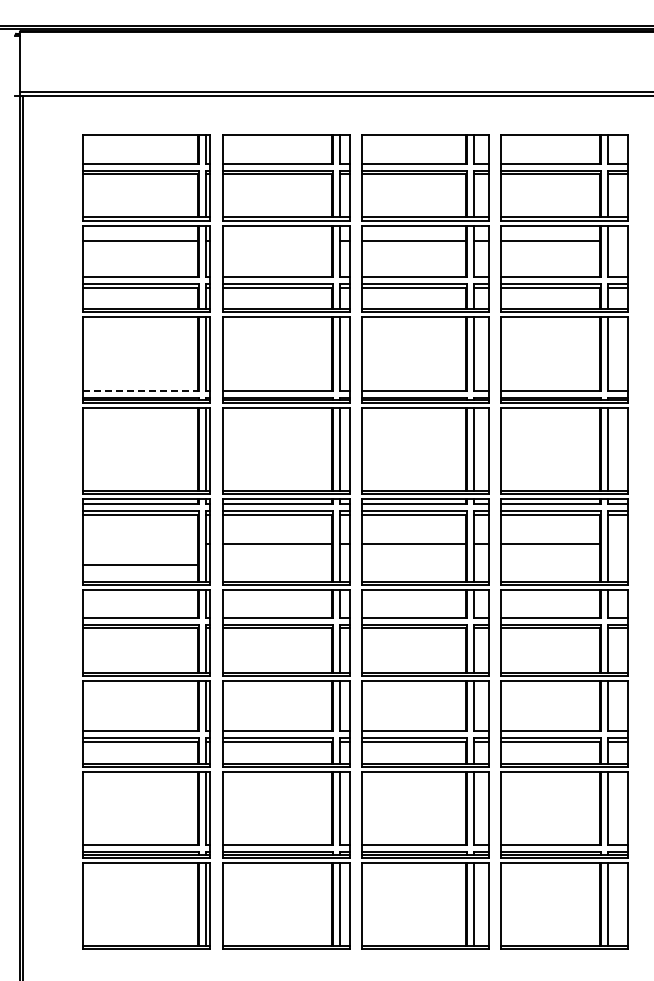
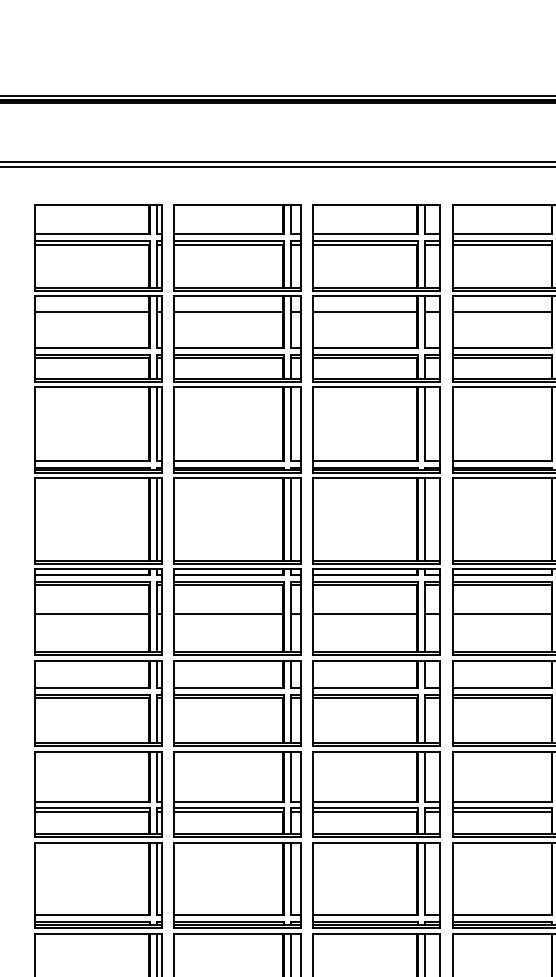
line: (276, 241) -> (227, 311), added
line: (140, 390) -> (91, 460), dashed -> solid
line: (140, 564) -> (91, 613), moved

